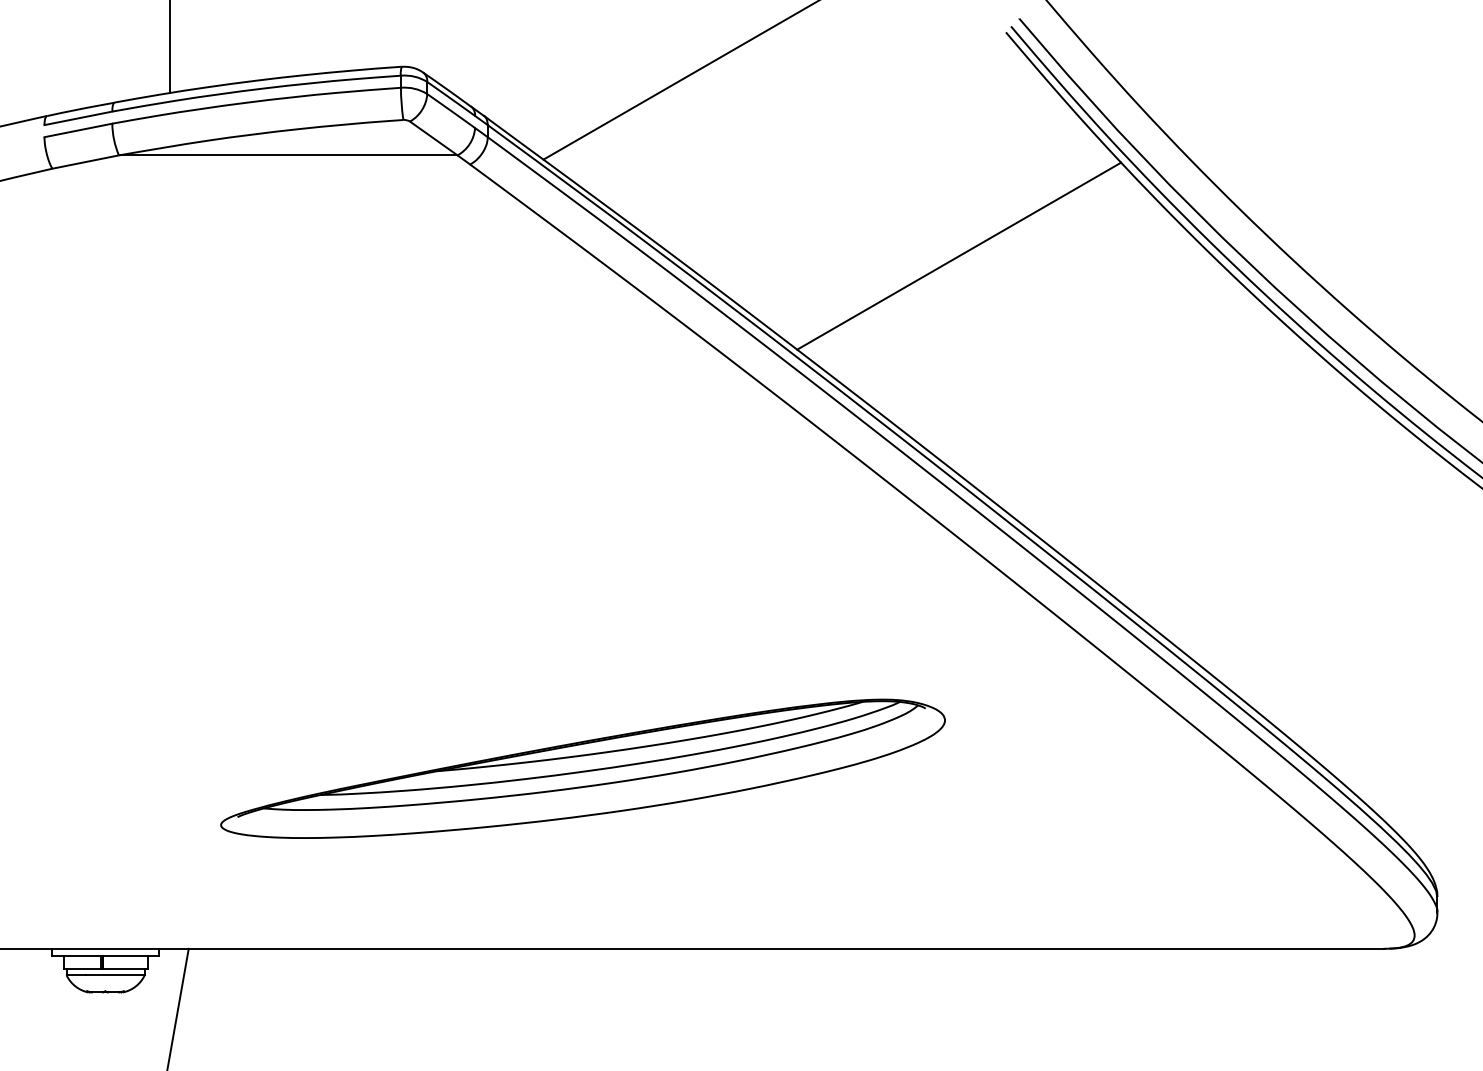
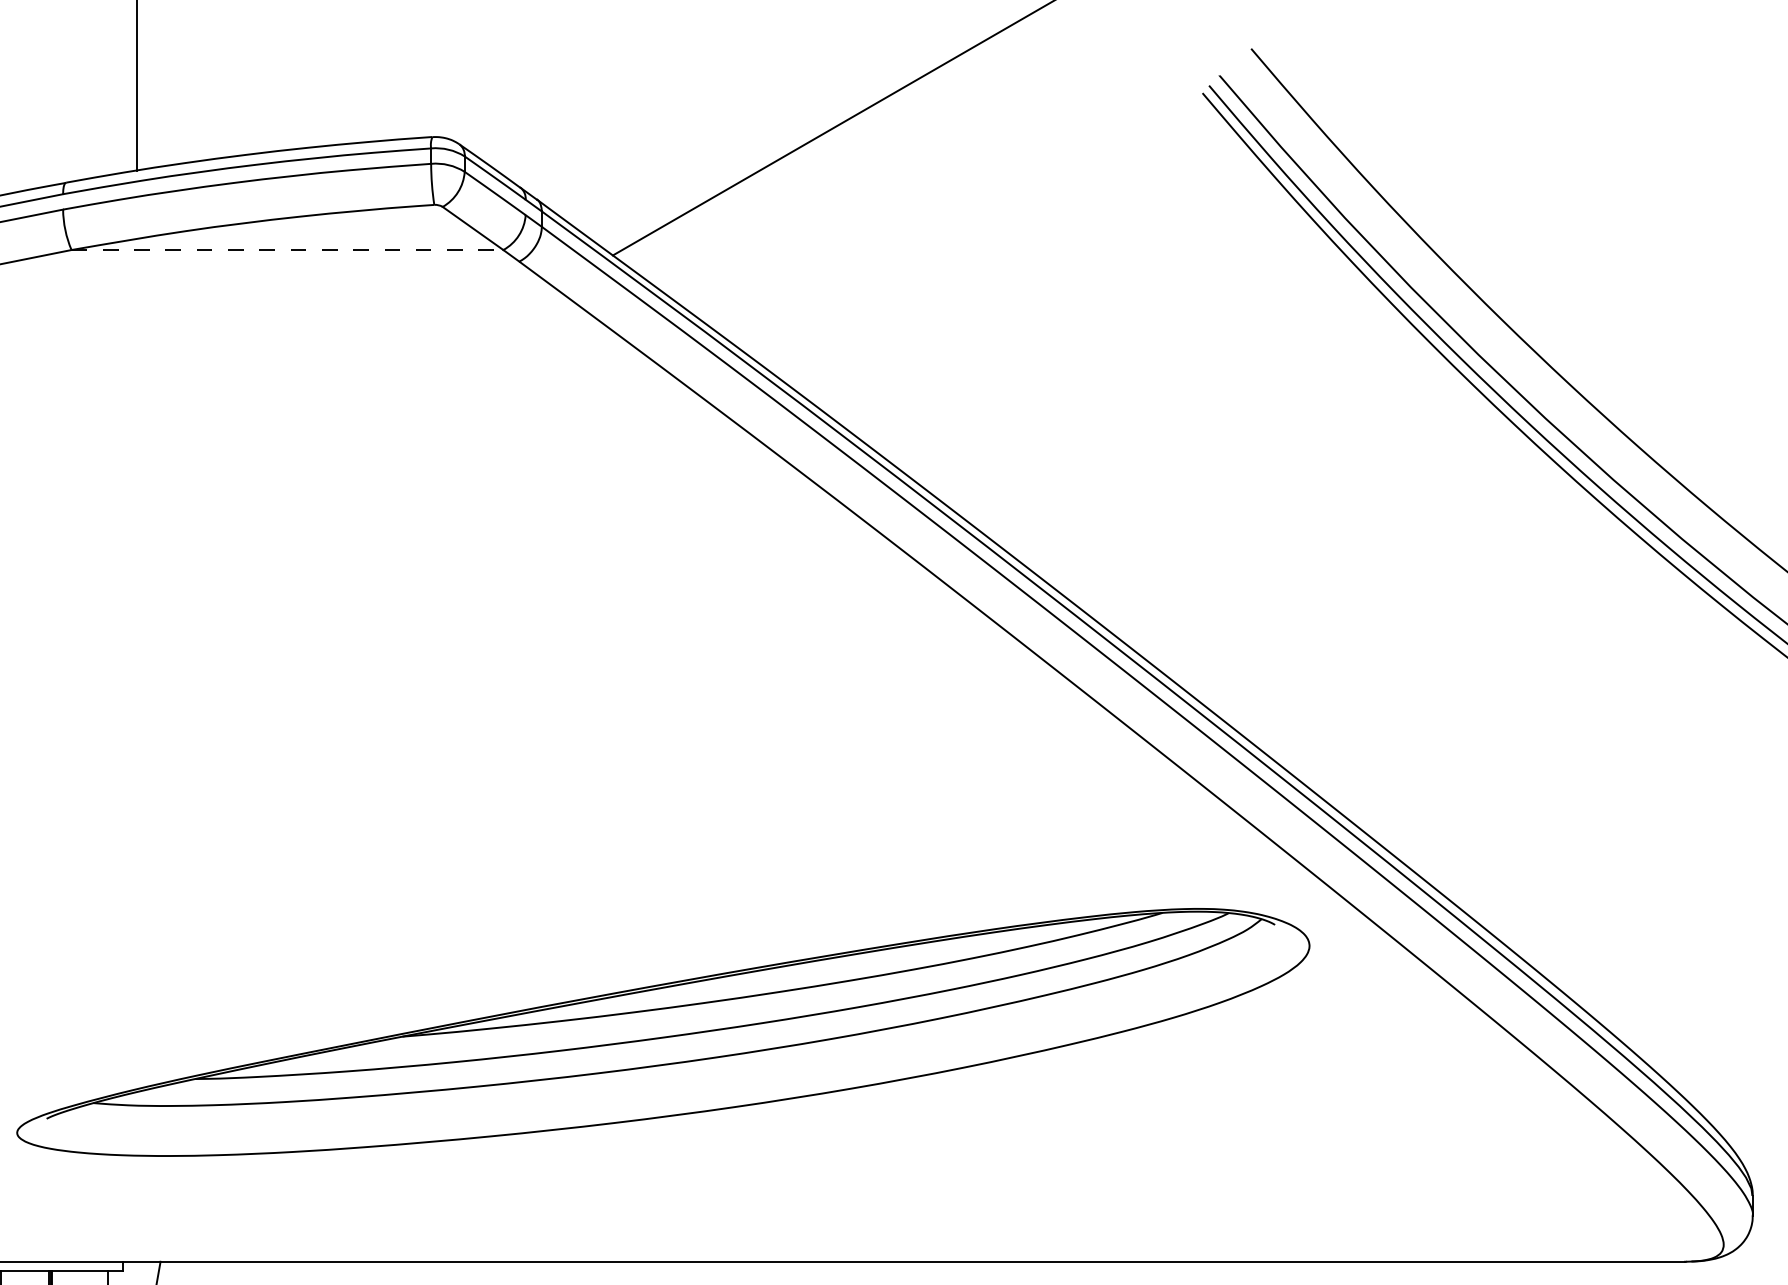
line: (288, 155) -> (287, 250), solid -> dashed
line: (959, 255) -> (1143, 377), removed
part: (582, 768) -> (662, 1031), size x1.4

